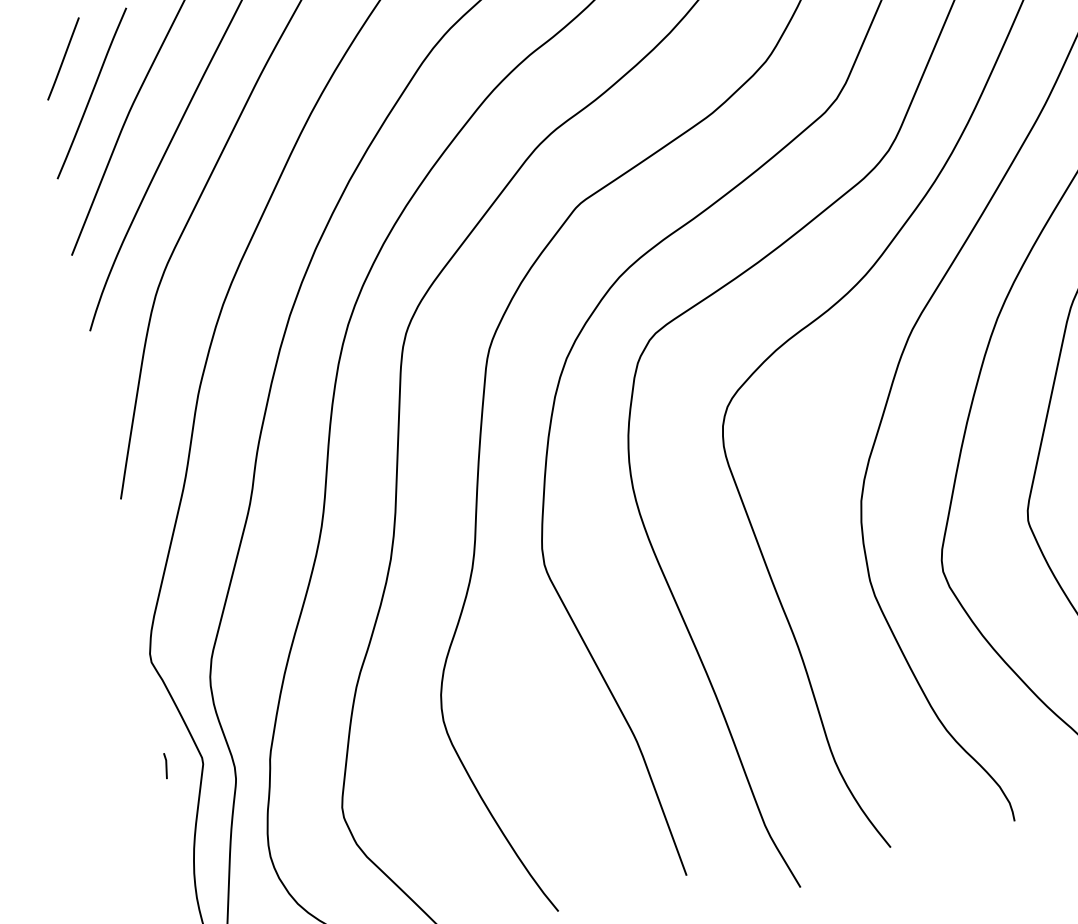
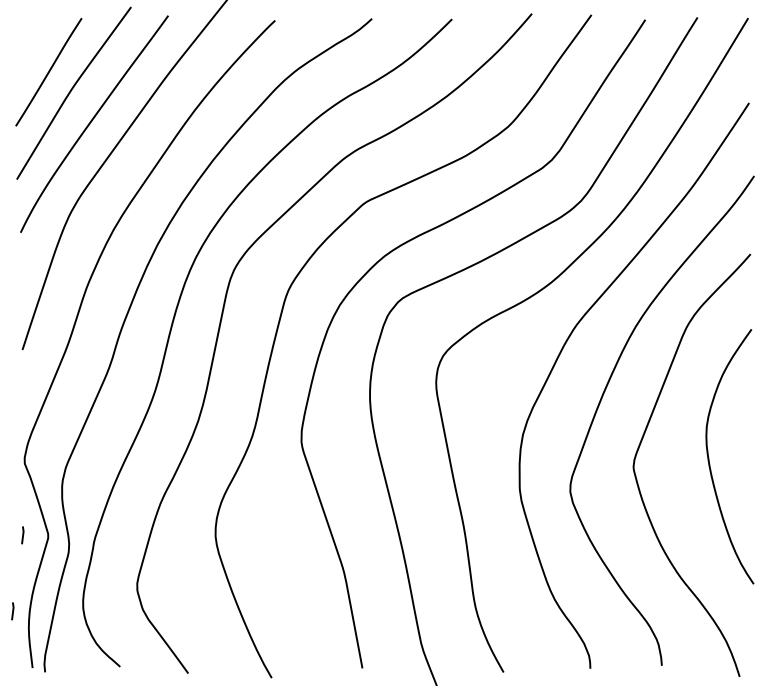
line: (63, 58) -> (33, 45), removed
line: (169, 878) -> (12, 611), added

